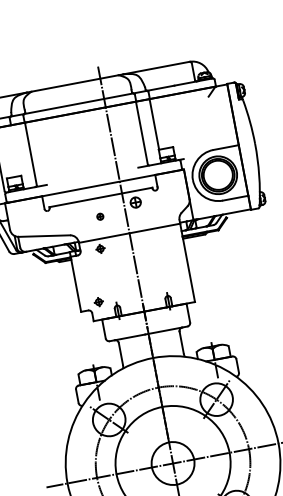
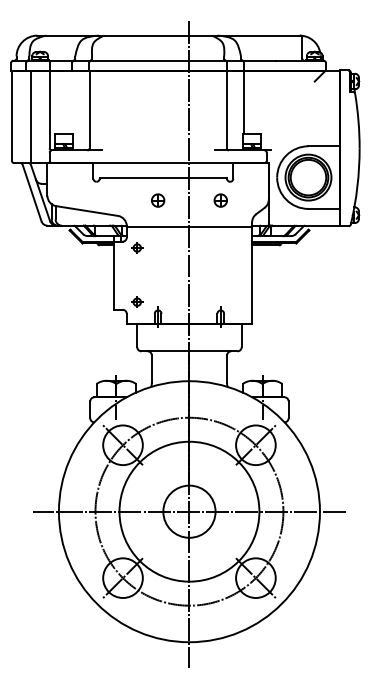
part: (135, 202) -> (220, 200), moved
part: (100, 216) -> (158, 200), size x1.67
part: (100, 248) -> (137, 247), moved

